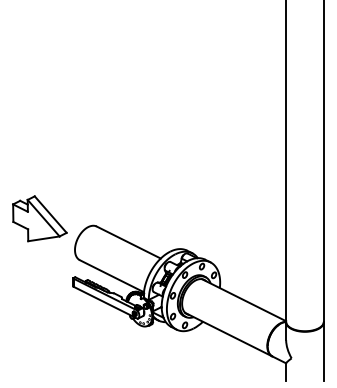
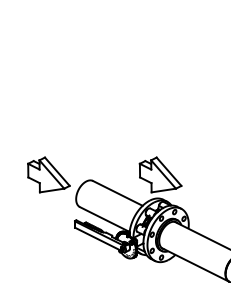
part: (183, 218) -> (160, 174), added

